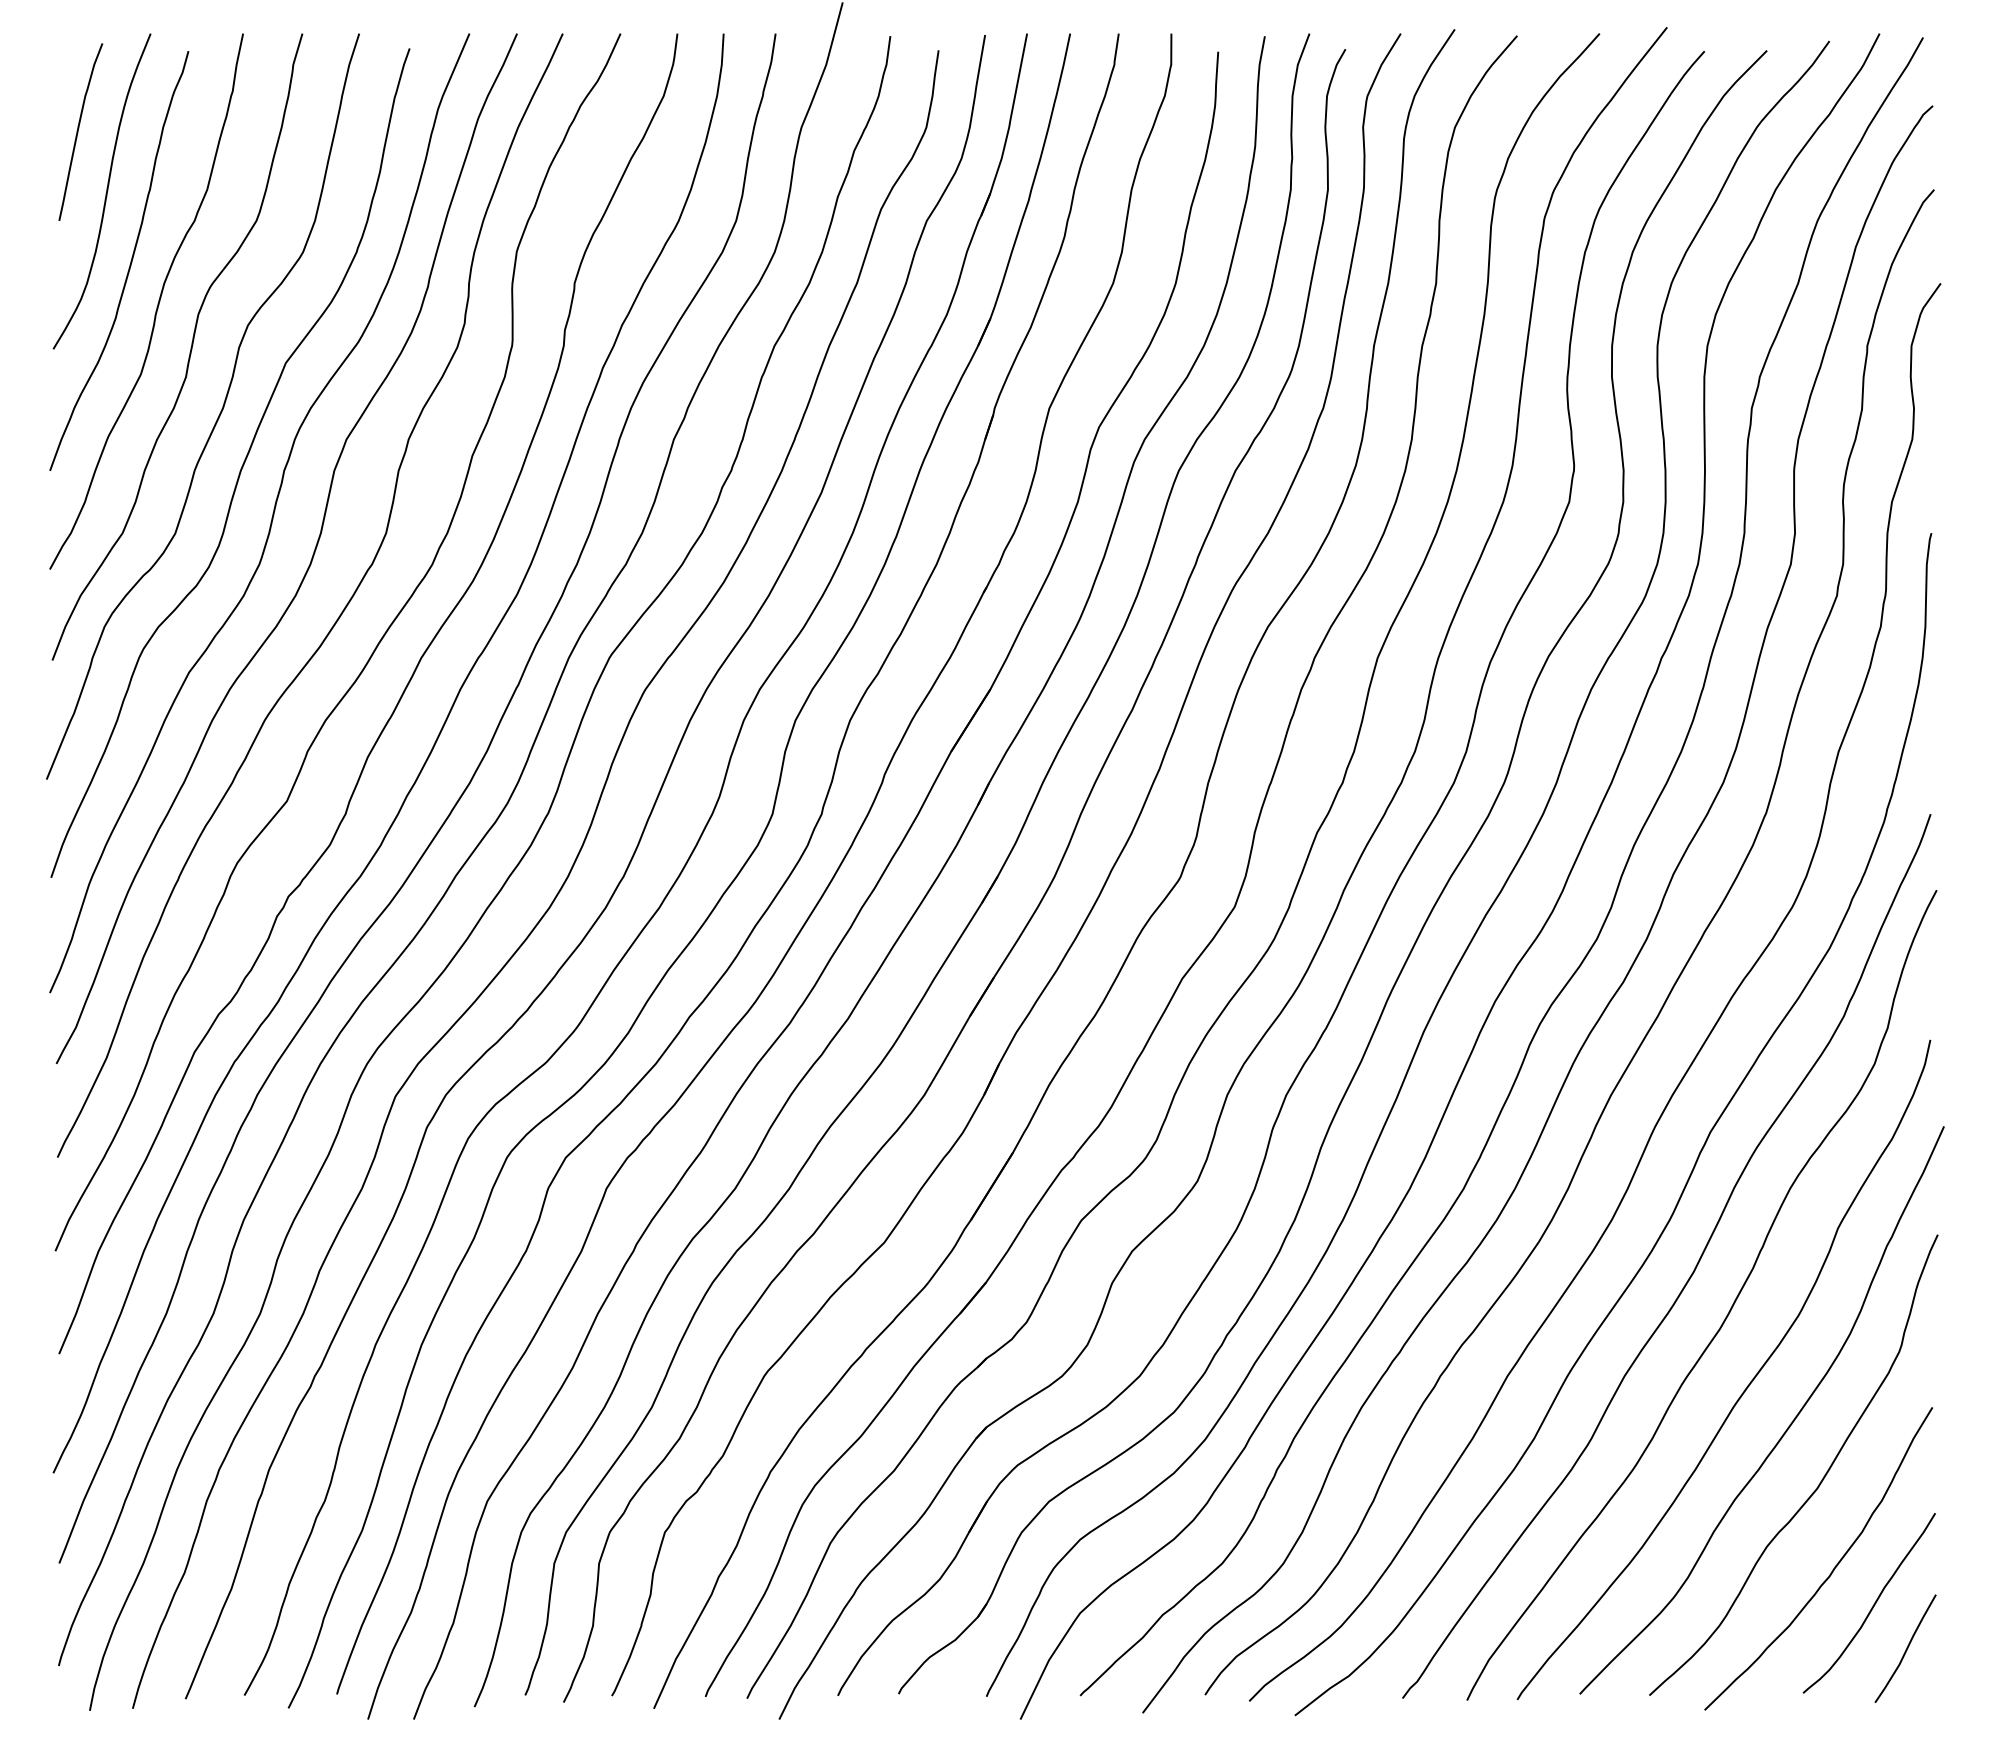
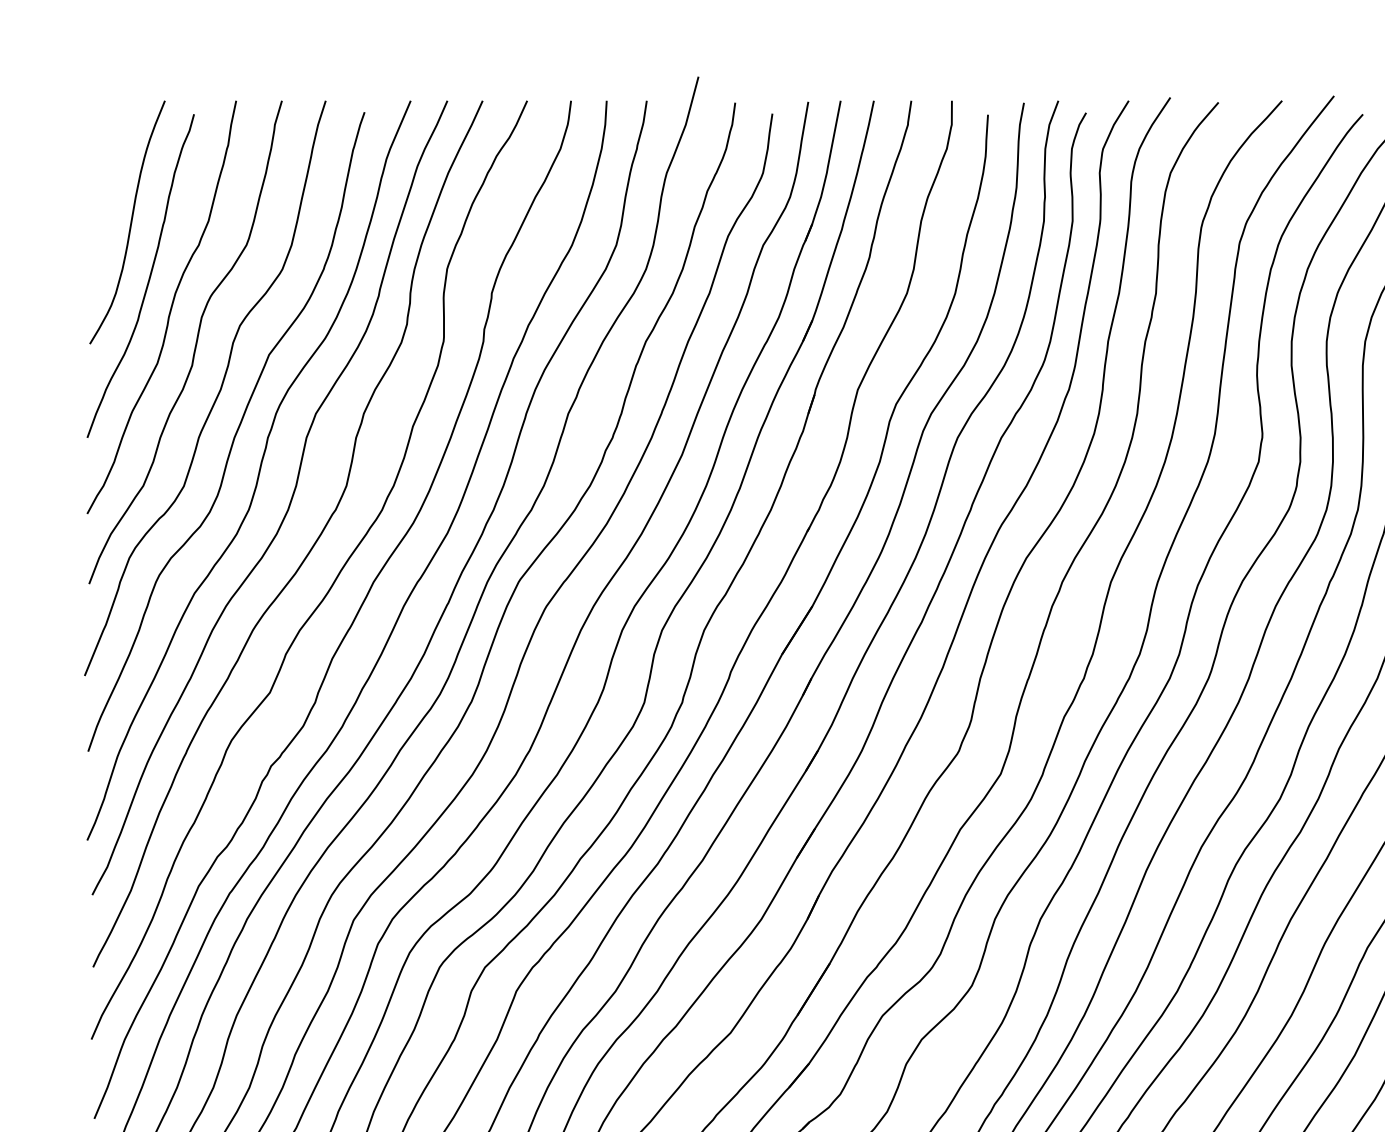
curve: (78, 131) -> (109, 176), removed

